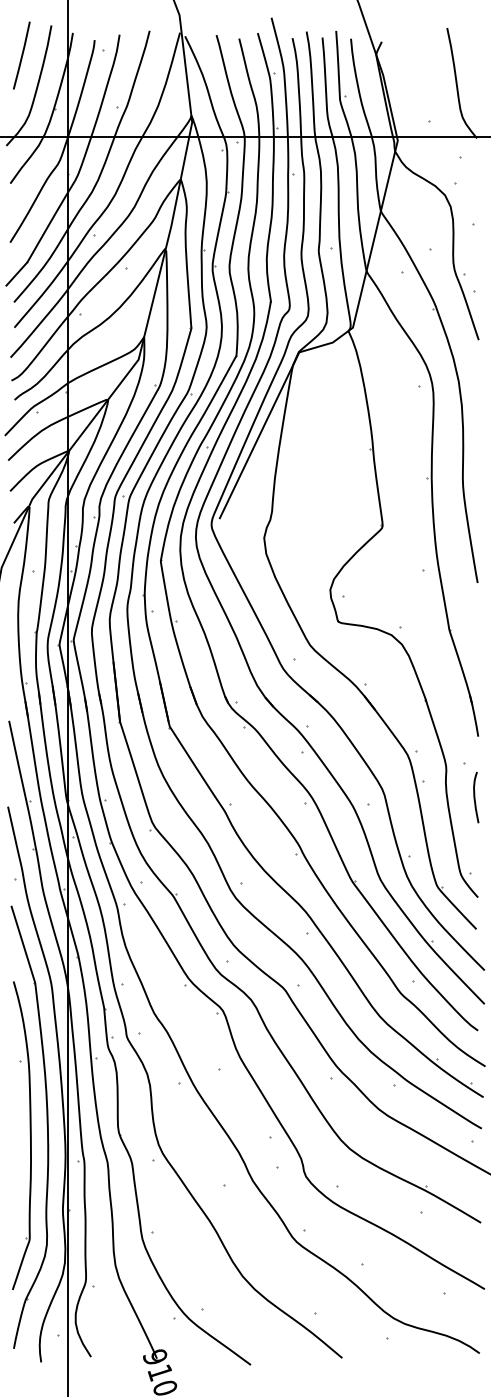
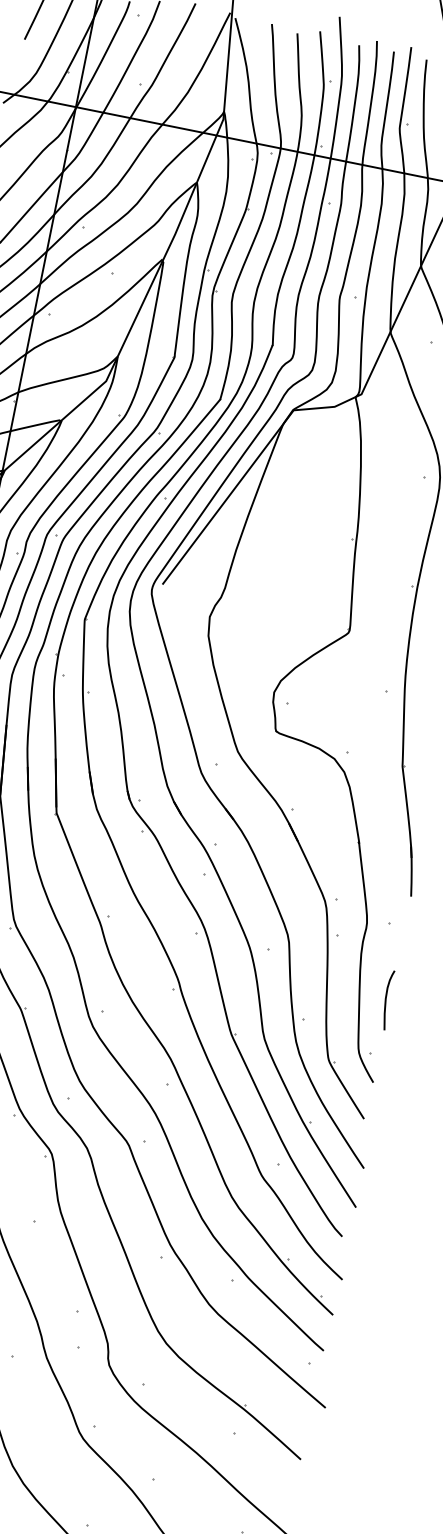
curve: (475, 797) -> (386, 999), moved

